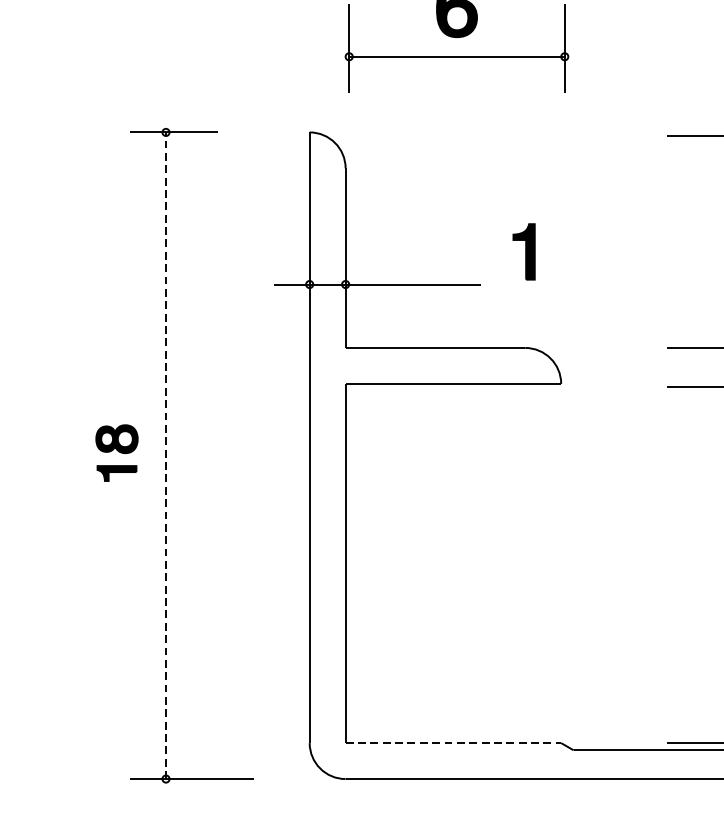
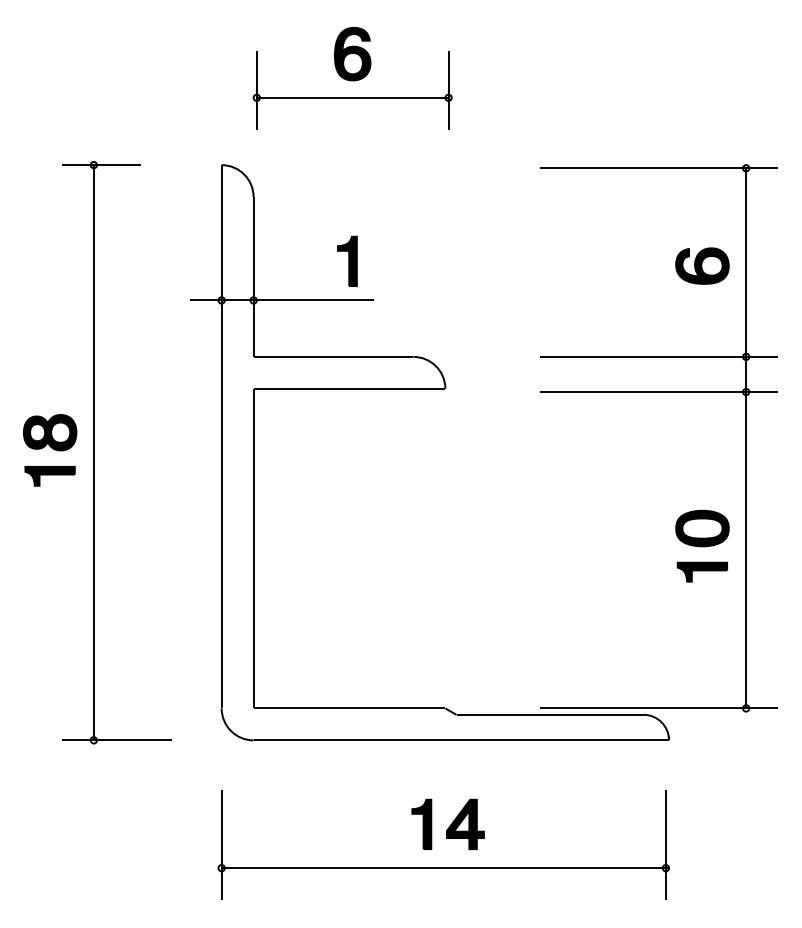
part: (524, 250) -> (347, 260), moved
part: (117, 453) -> (50, 450), size x1.43
line: (165, 455) -> (93, 452), dashed -> solid
line: (453, 743) -> (349, 708), dashed -> solid

